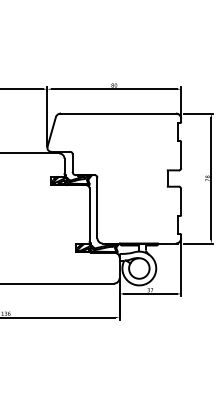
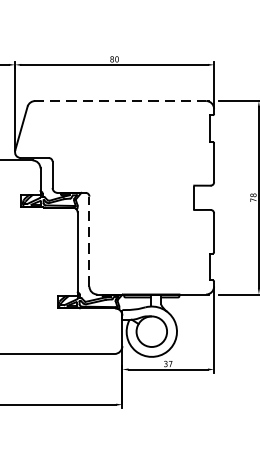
line: (118, 113) -> (120, 101), solid -> dashed
line: (97, 207) -> (89, 240), solid -> dashed

